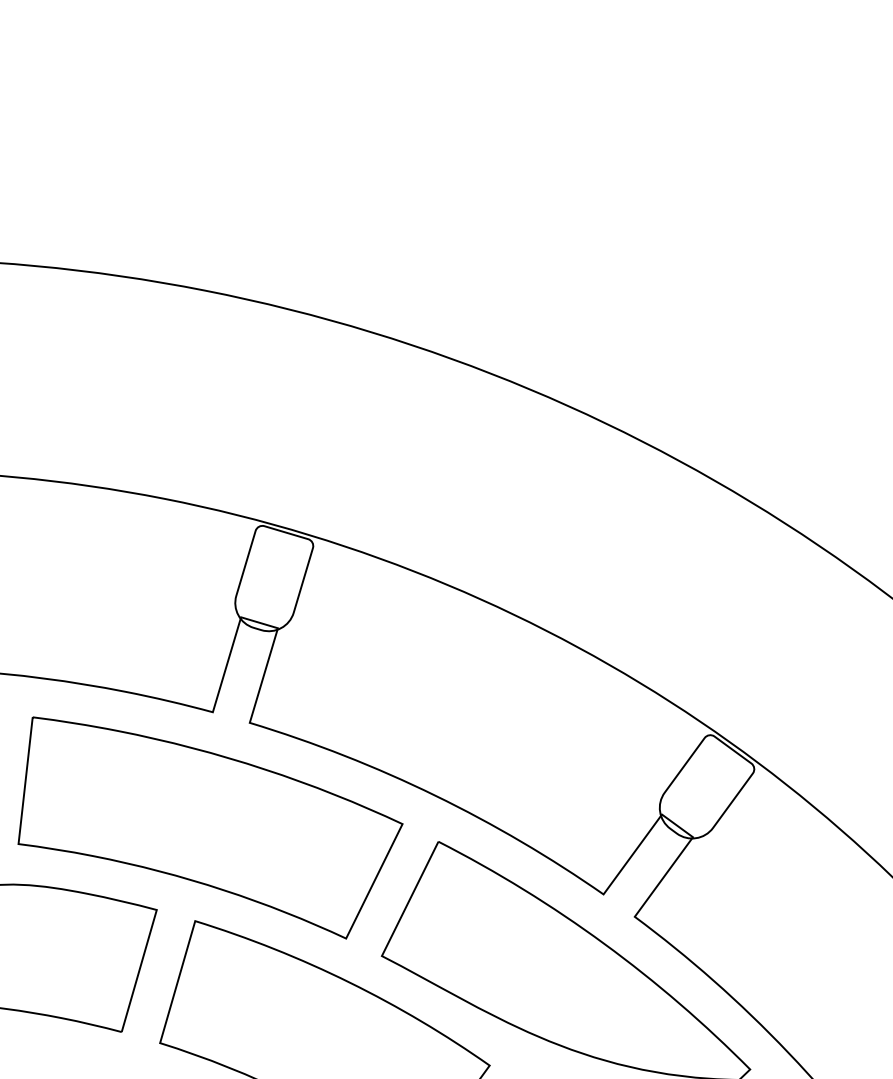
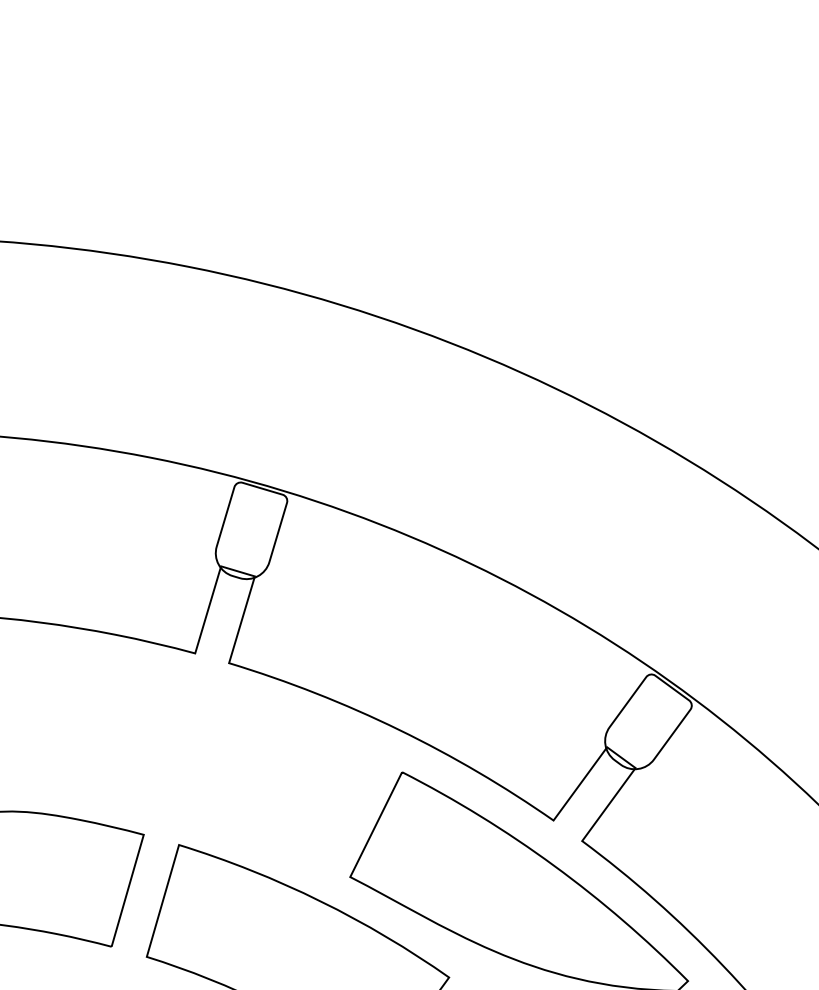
part: (210, 827) -> (193, 759), removed

